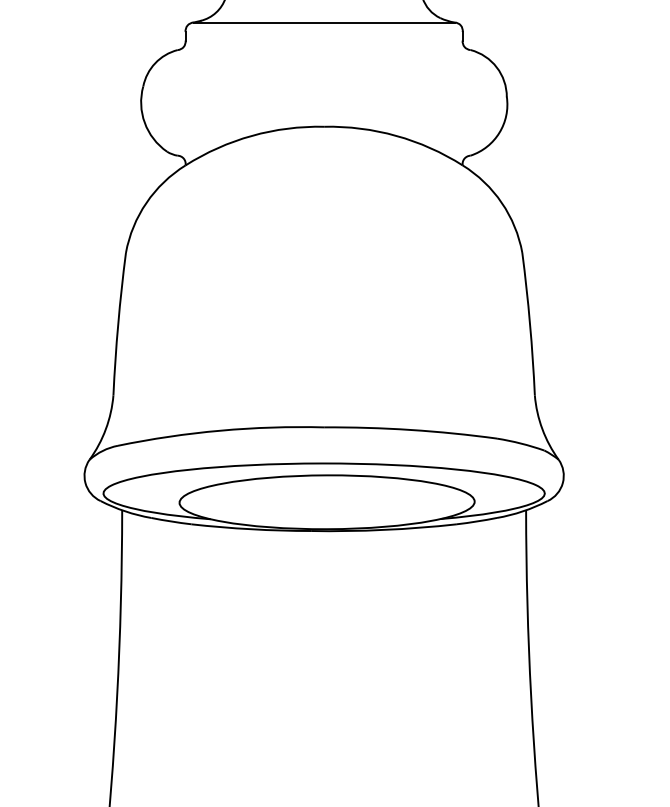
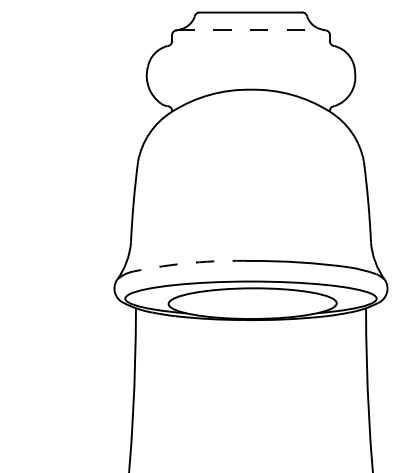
line: (325, 22) -> (251, 30), solid -> dashed
arc: (219, 430) -> (191, 262), solid -> dashed

